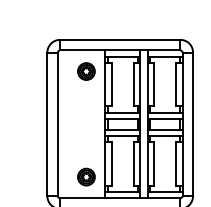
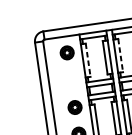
line: (111, 84) -> (87, 60), solid -> dashed
line: (154, 84) -> (121, 55), solid -> dashed
part: (86, 142) -> (75, 107), added

